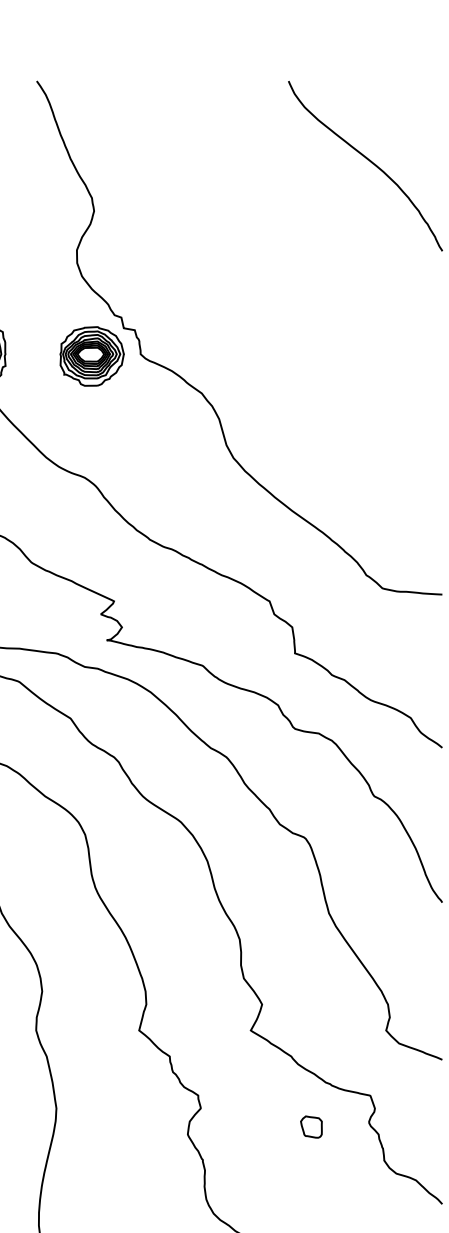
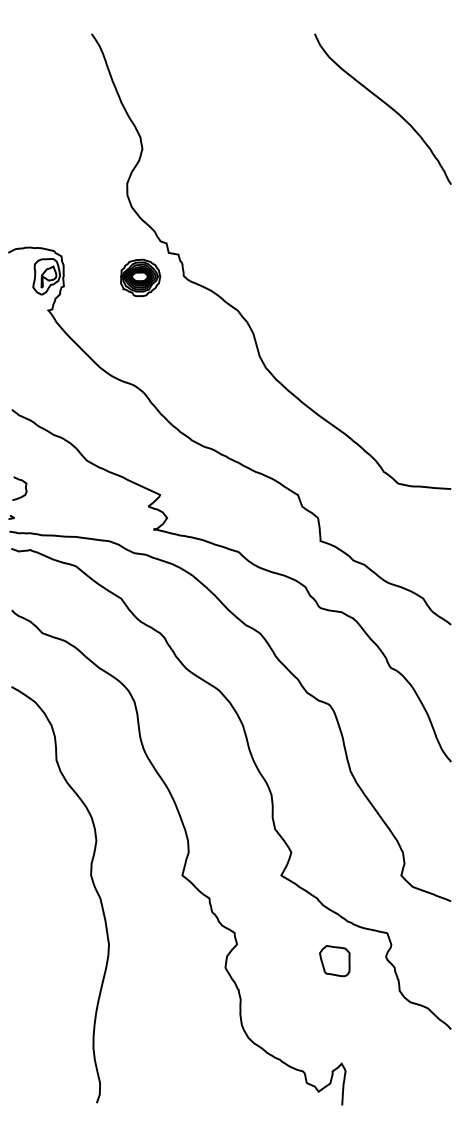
part: (91, 355) -> (140, 277), size x0.7
part: (311, 1126) -> (335, 960), size x1.6

